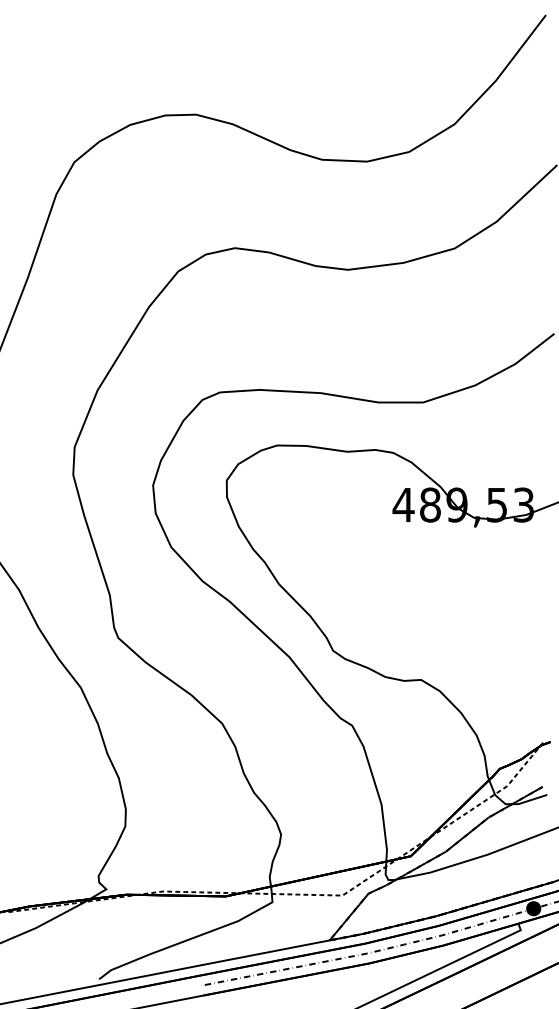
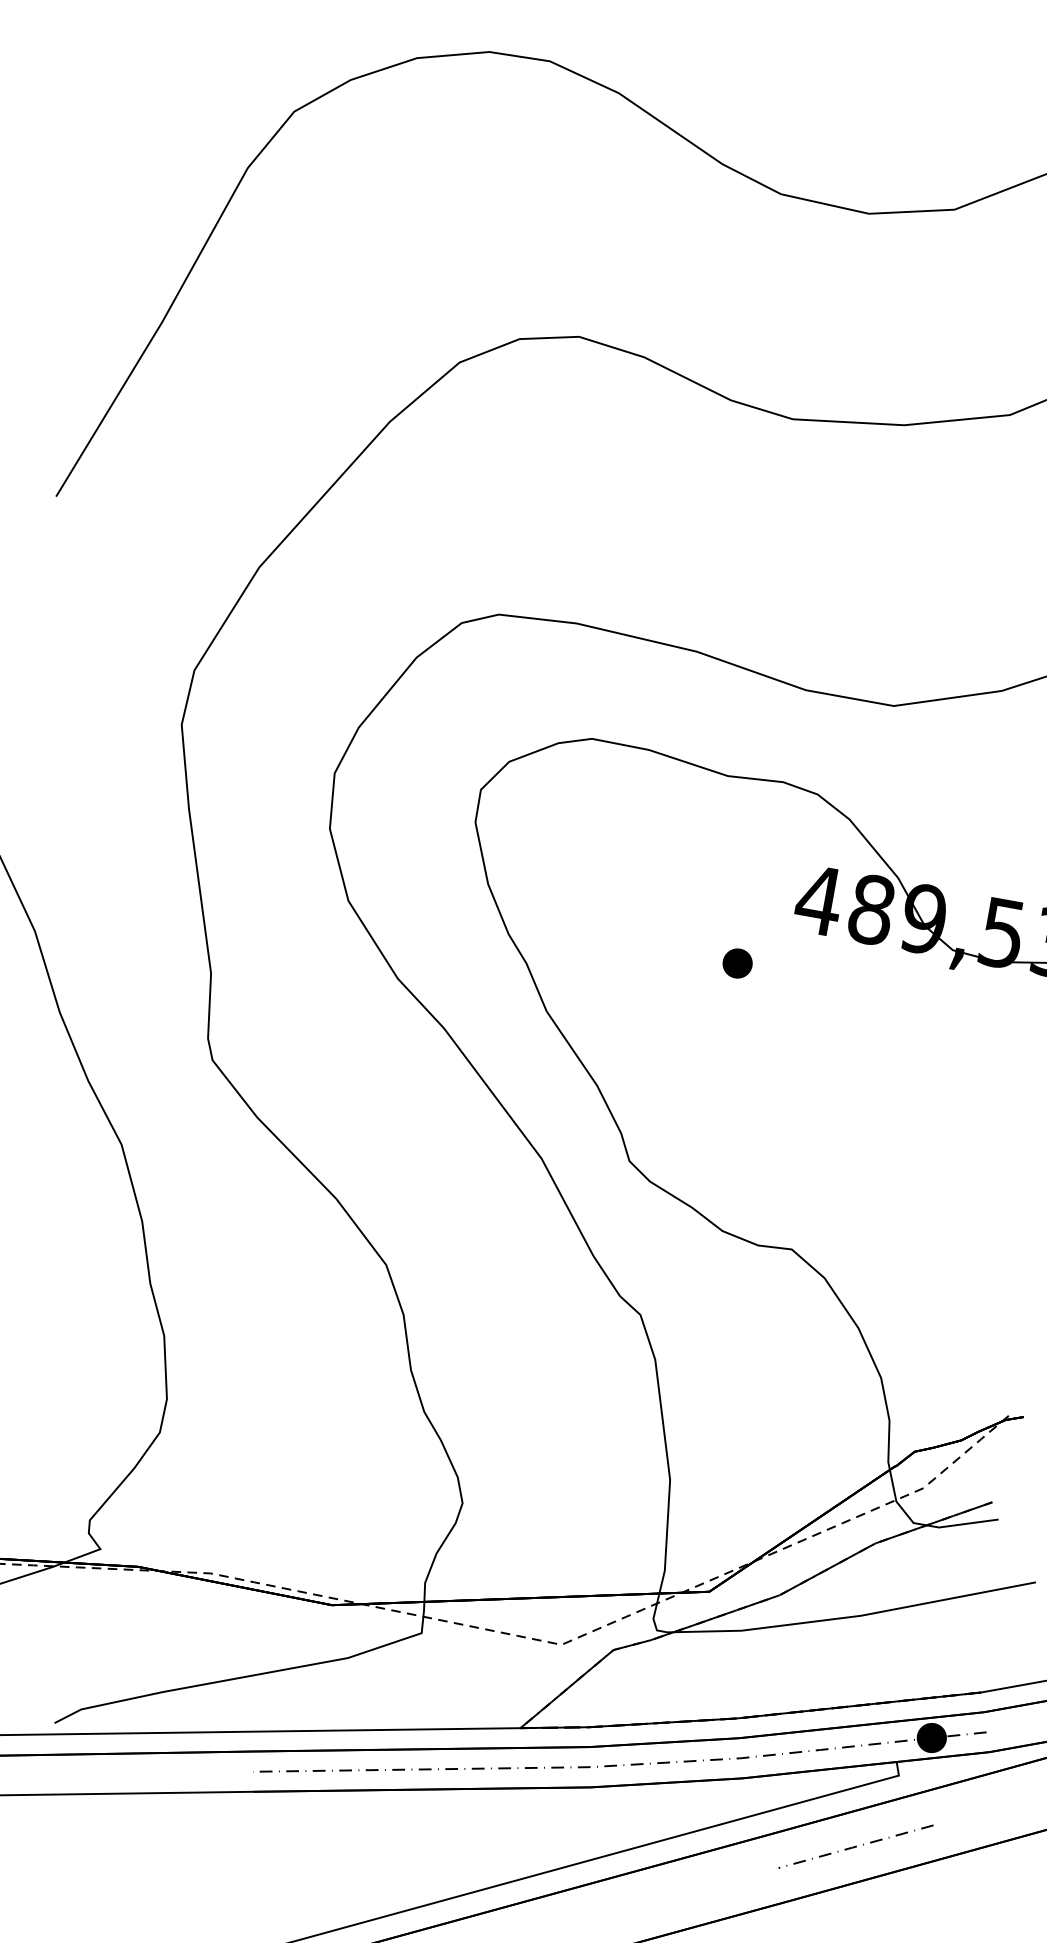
part: (368, 543) -> (736, 963), added
line: (505, 969) -> (855, 1847), added

